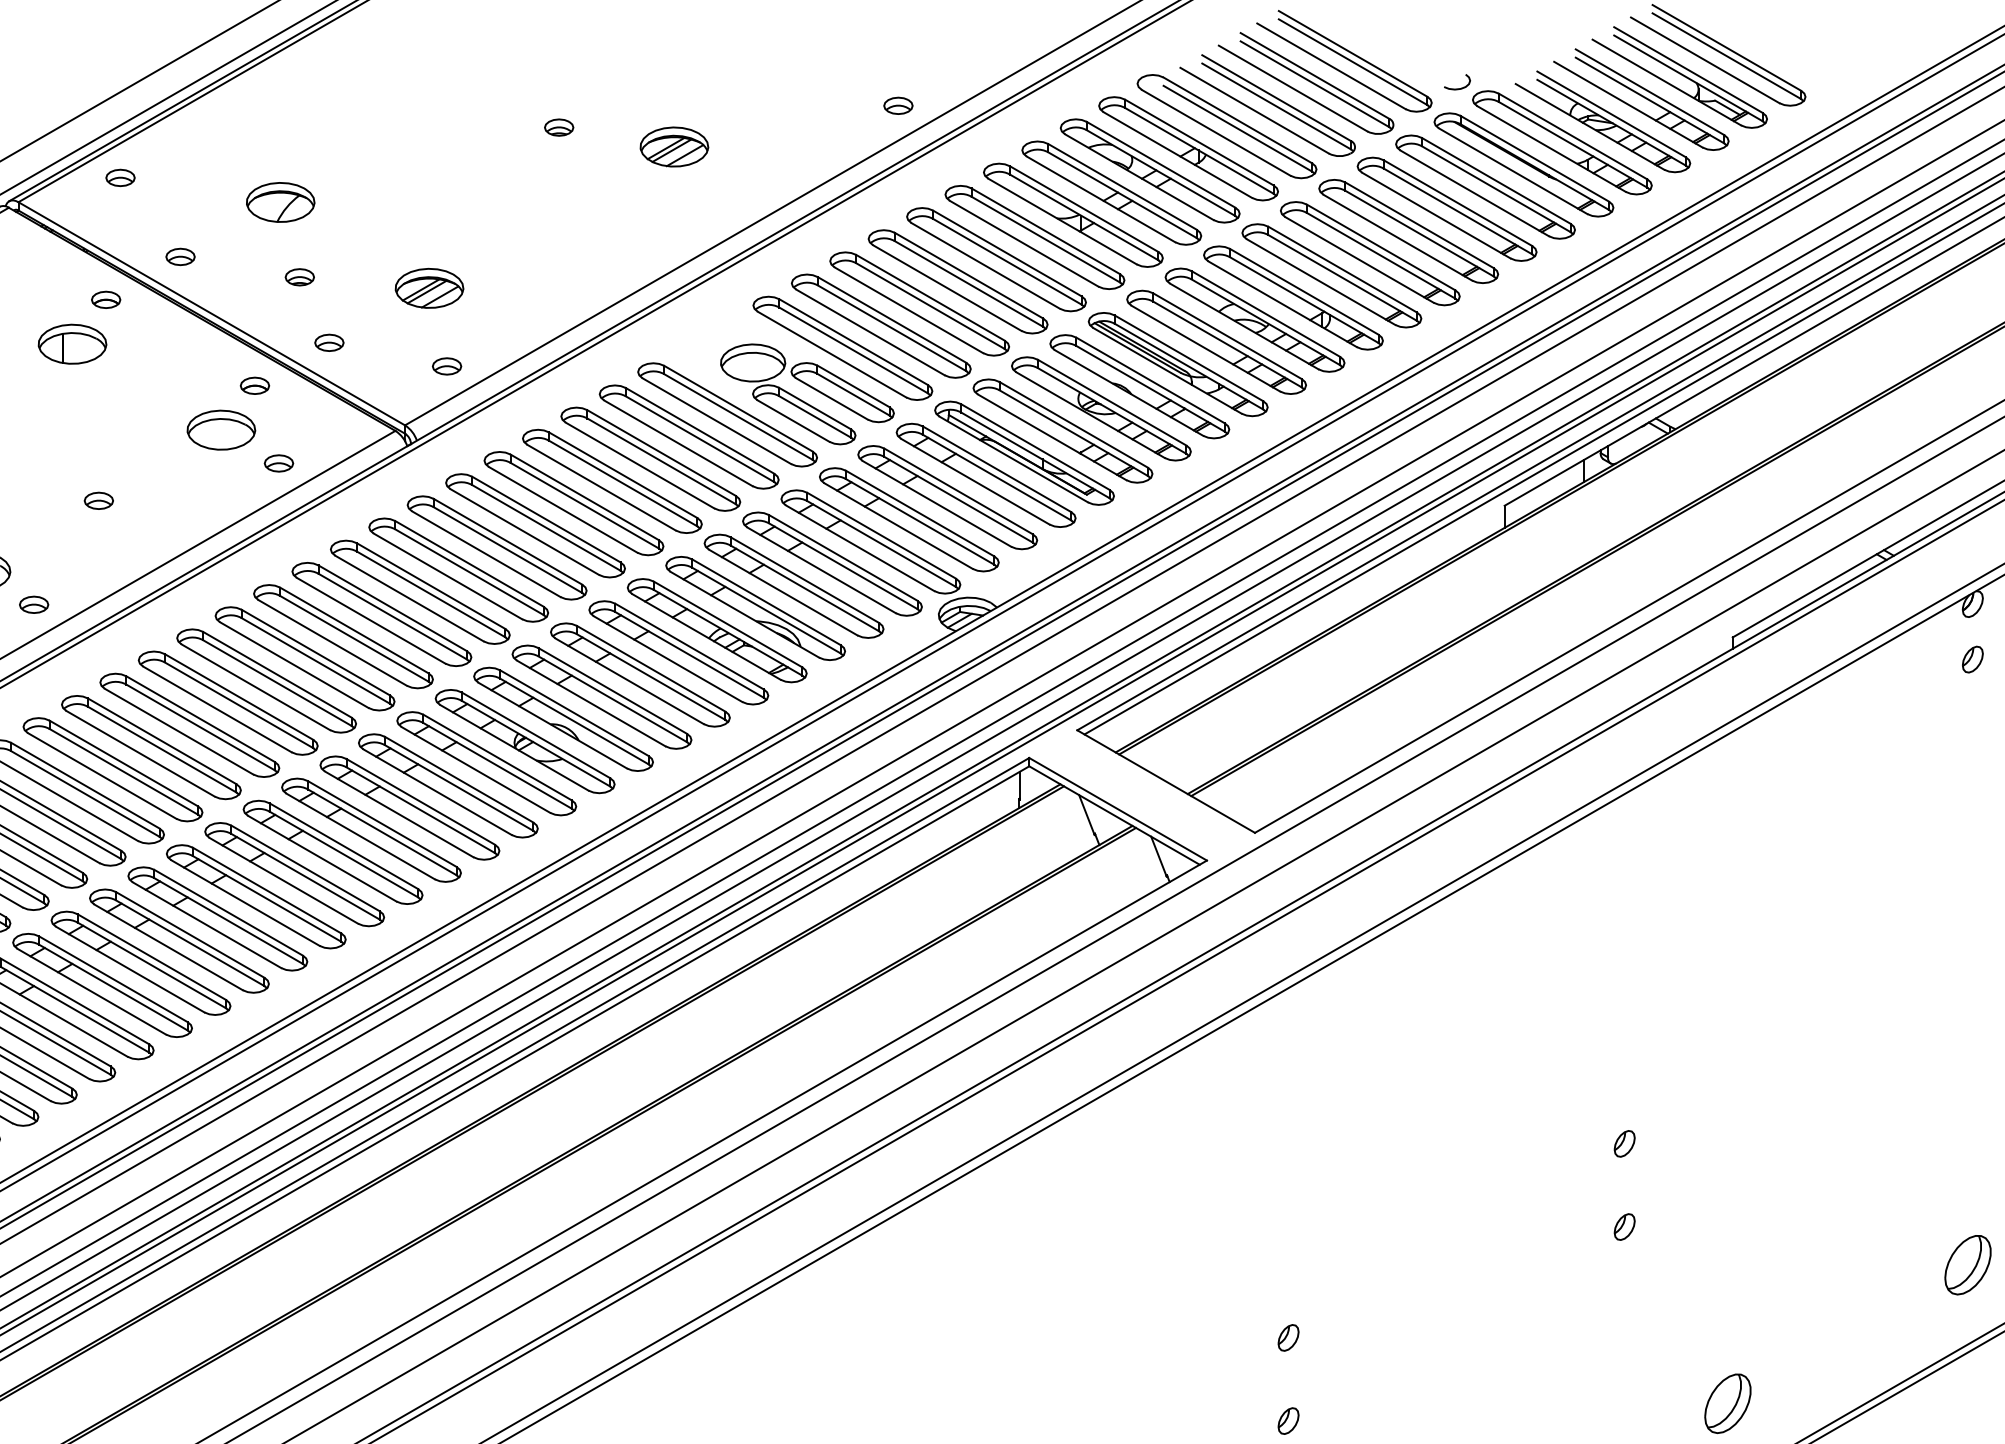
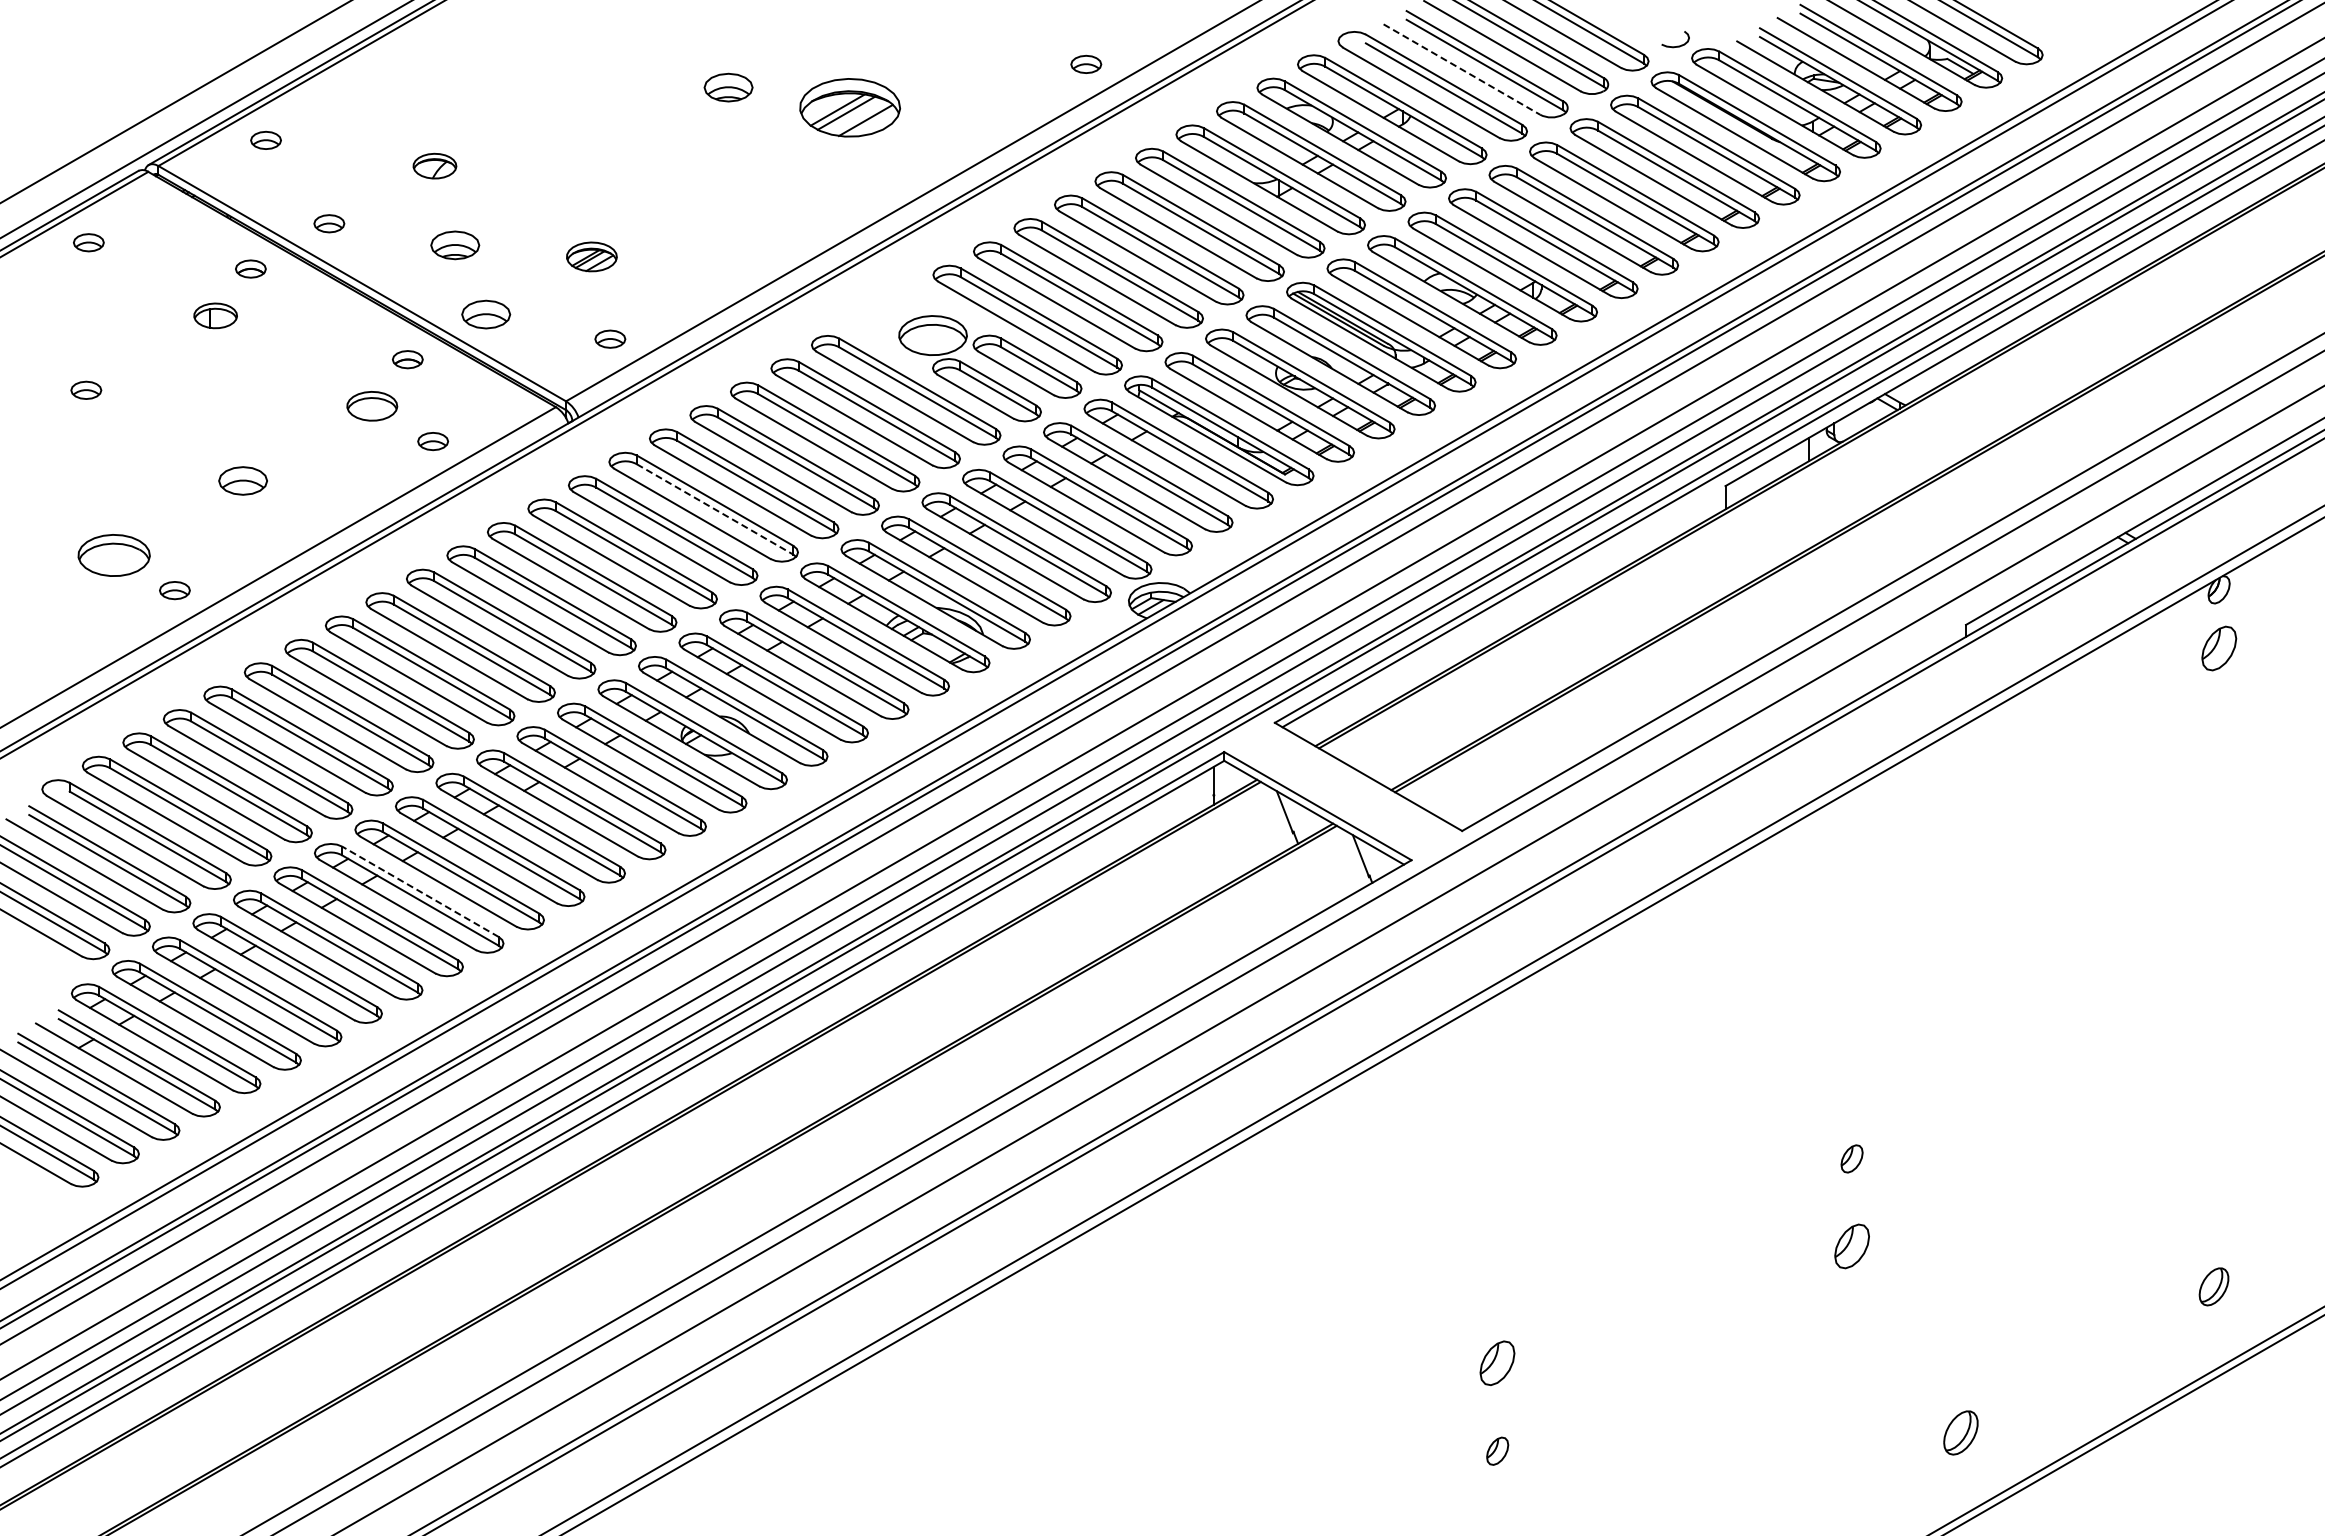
line: (1255, 110) -> (1462, 69), solid -> dashed
part: (559, 126) -> (728, 86), size x1.6
part: (673, 146) -> (849, 107), size x1.4
part: (280, 201) -> (434, 165), size x0.6
part: (299, 276) -> (454, 244), size x1.6
part: (429, 288) -> (591, 256), size x0.7
part: (329, 342) -> (486, 313), size x1.6
part: (72, 343) -> (215, 315), size x0.6
part: (220, 429) -> (371, 405), size x0.7
part: (99, 500) -> (243, 480), size x1.6
line: (546, 527) -> (715, 509), solid -> dashed
part: (1972, 658) -> (2218, 647), size x1.6
line: (267, 890) -> (420, 891), solid -> dashed
part: (1624, 1226) -> (1851, 1246), size x1.6
part: (1967, 1264) -> (2213, 1286), size x0.6
part: (1288, 1337) -> (1497, 1363), size x1.6
part: (1727, 1403) -> (1960, 1432), size x0.7

